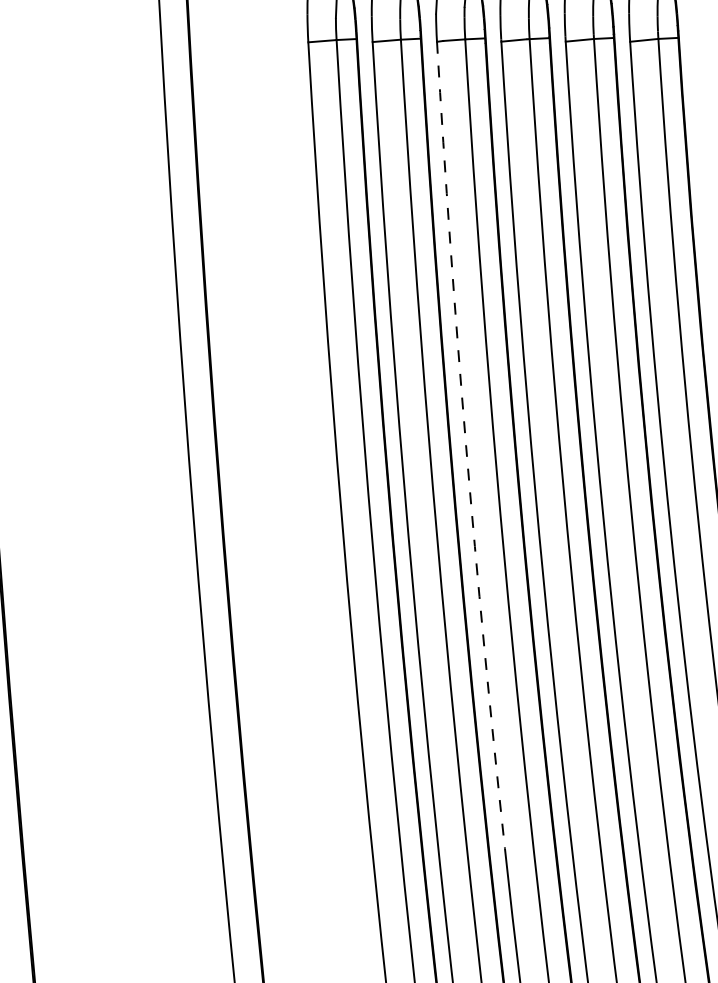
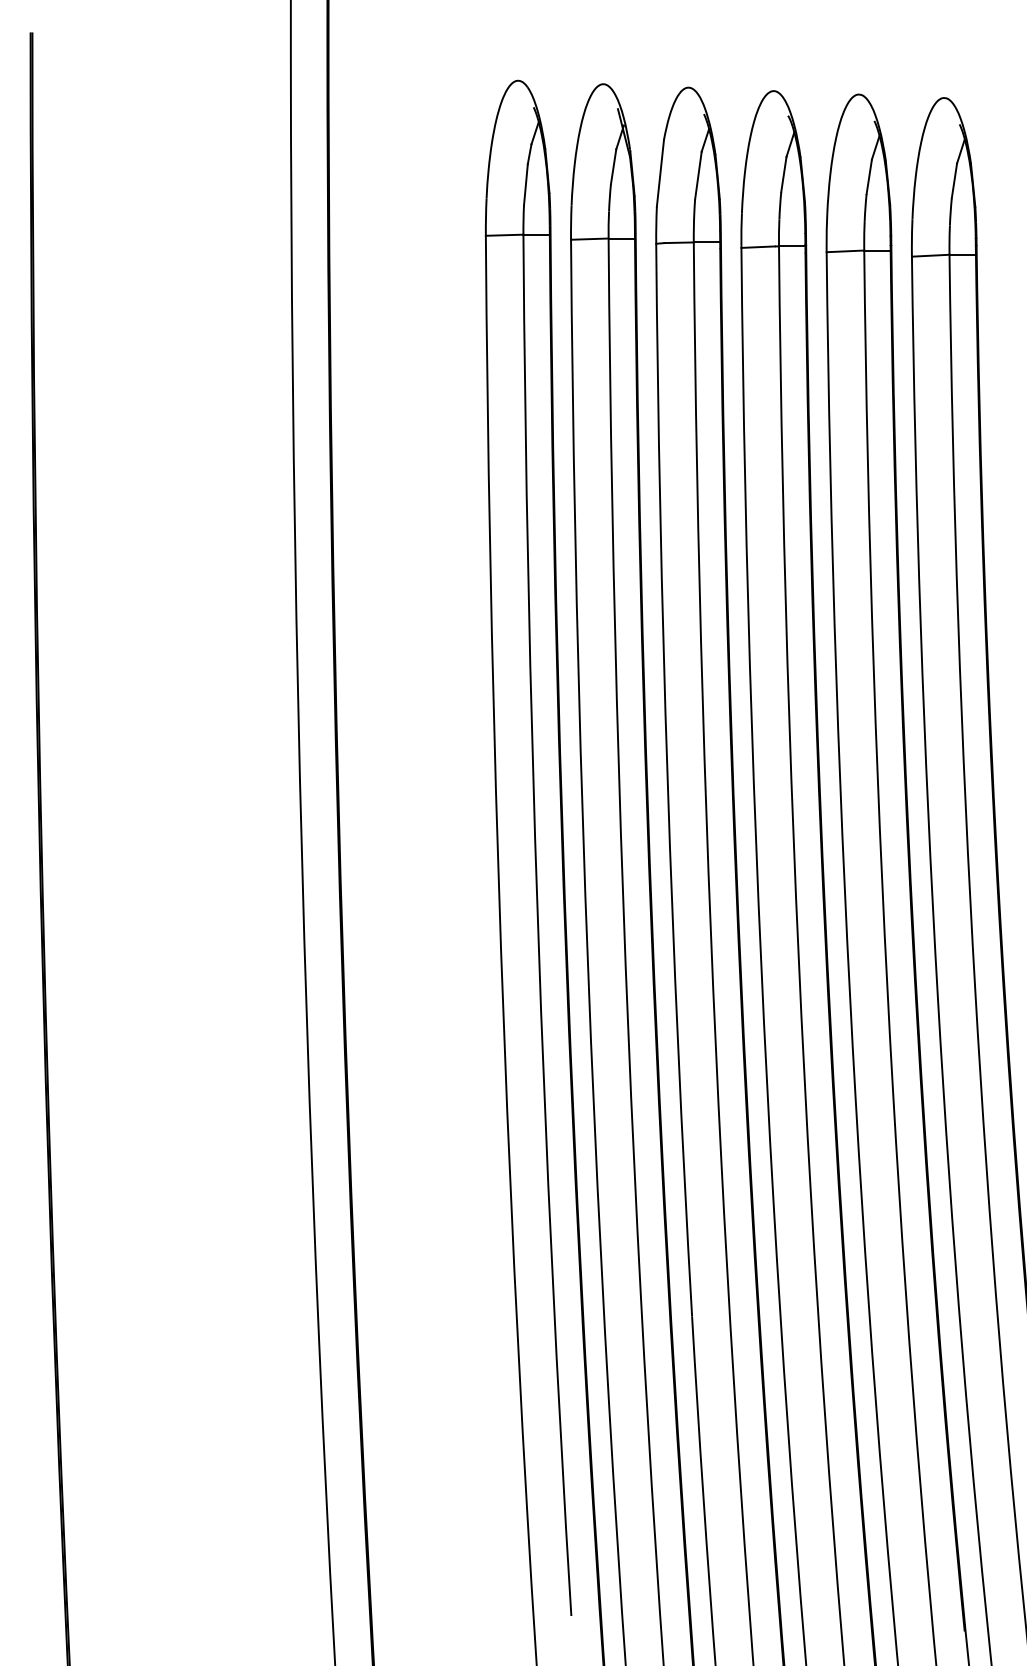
arc: (465, 445) -> (667, 780), dashed -> solid

